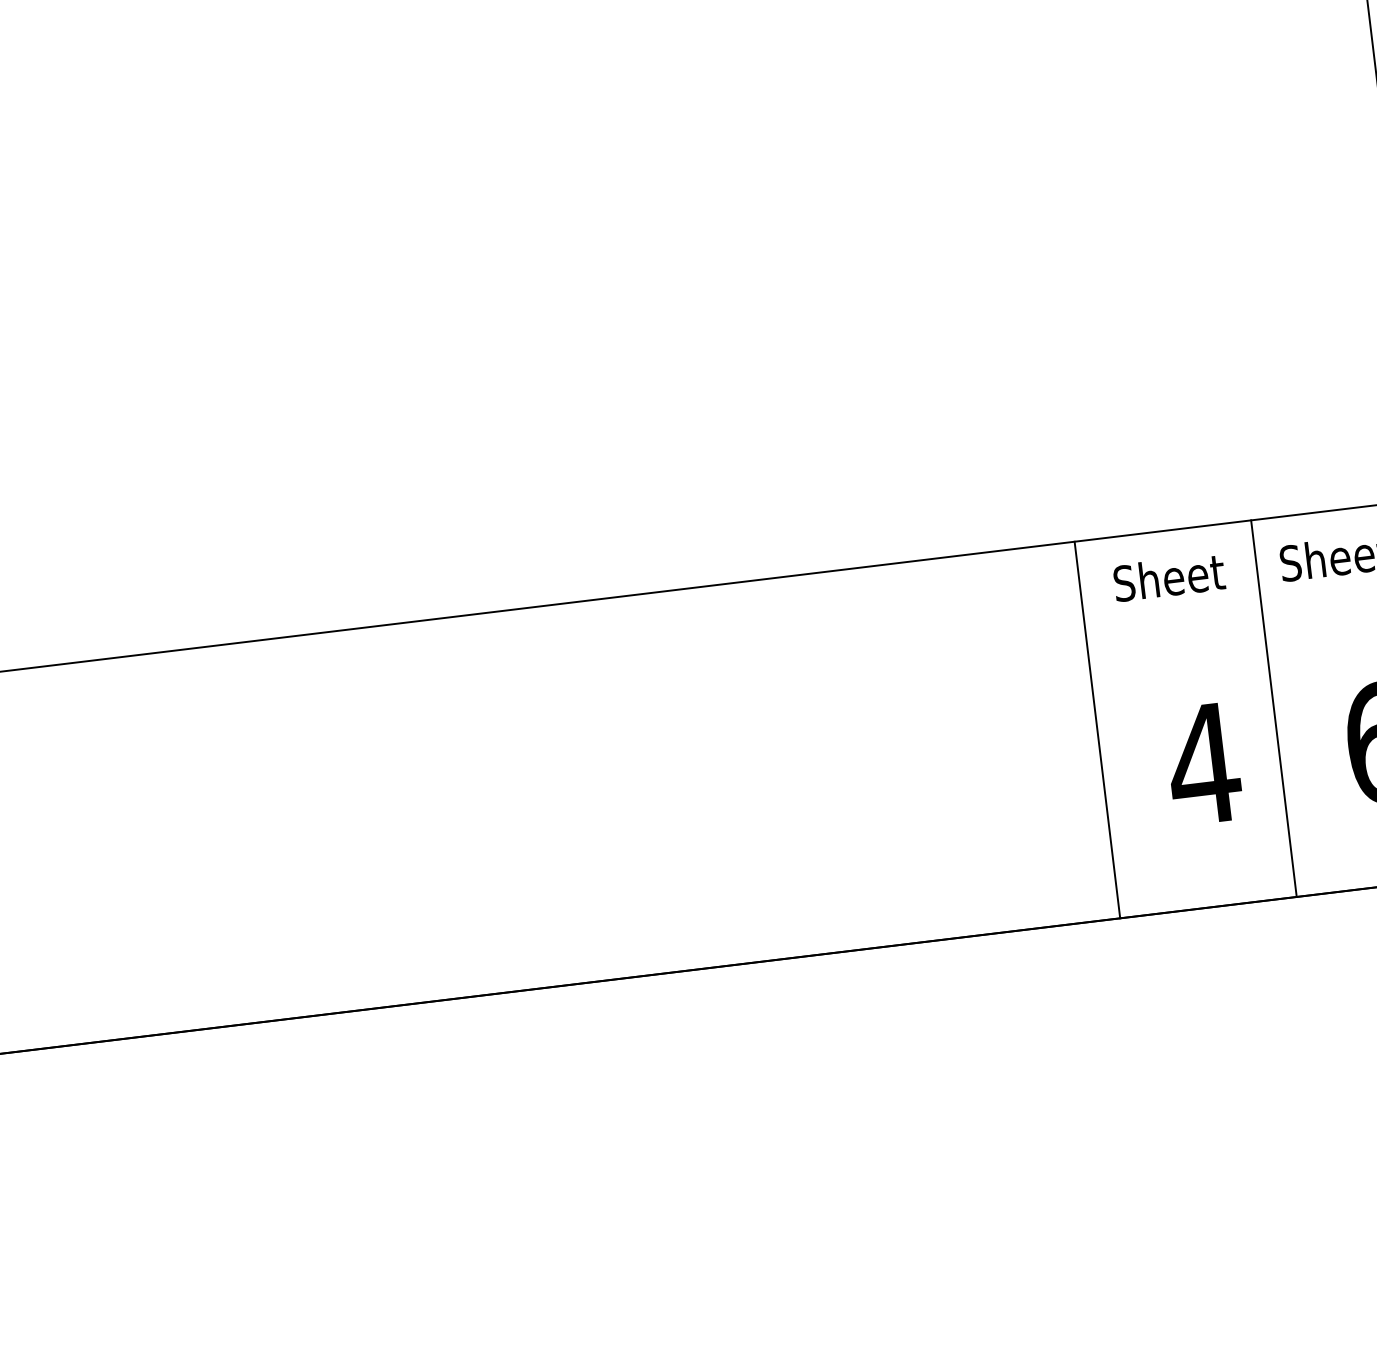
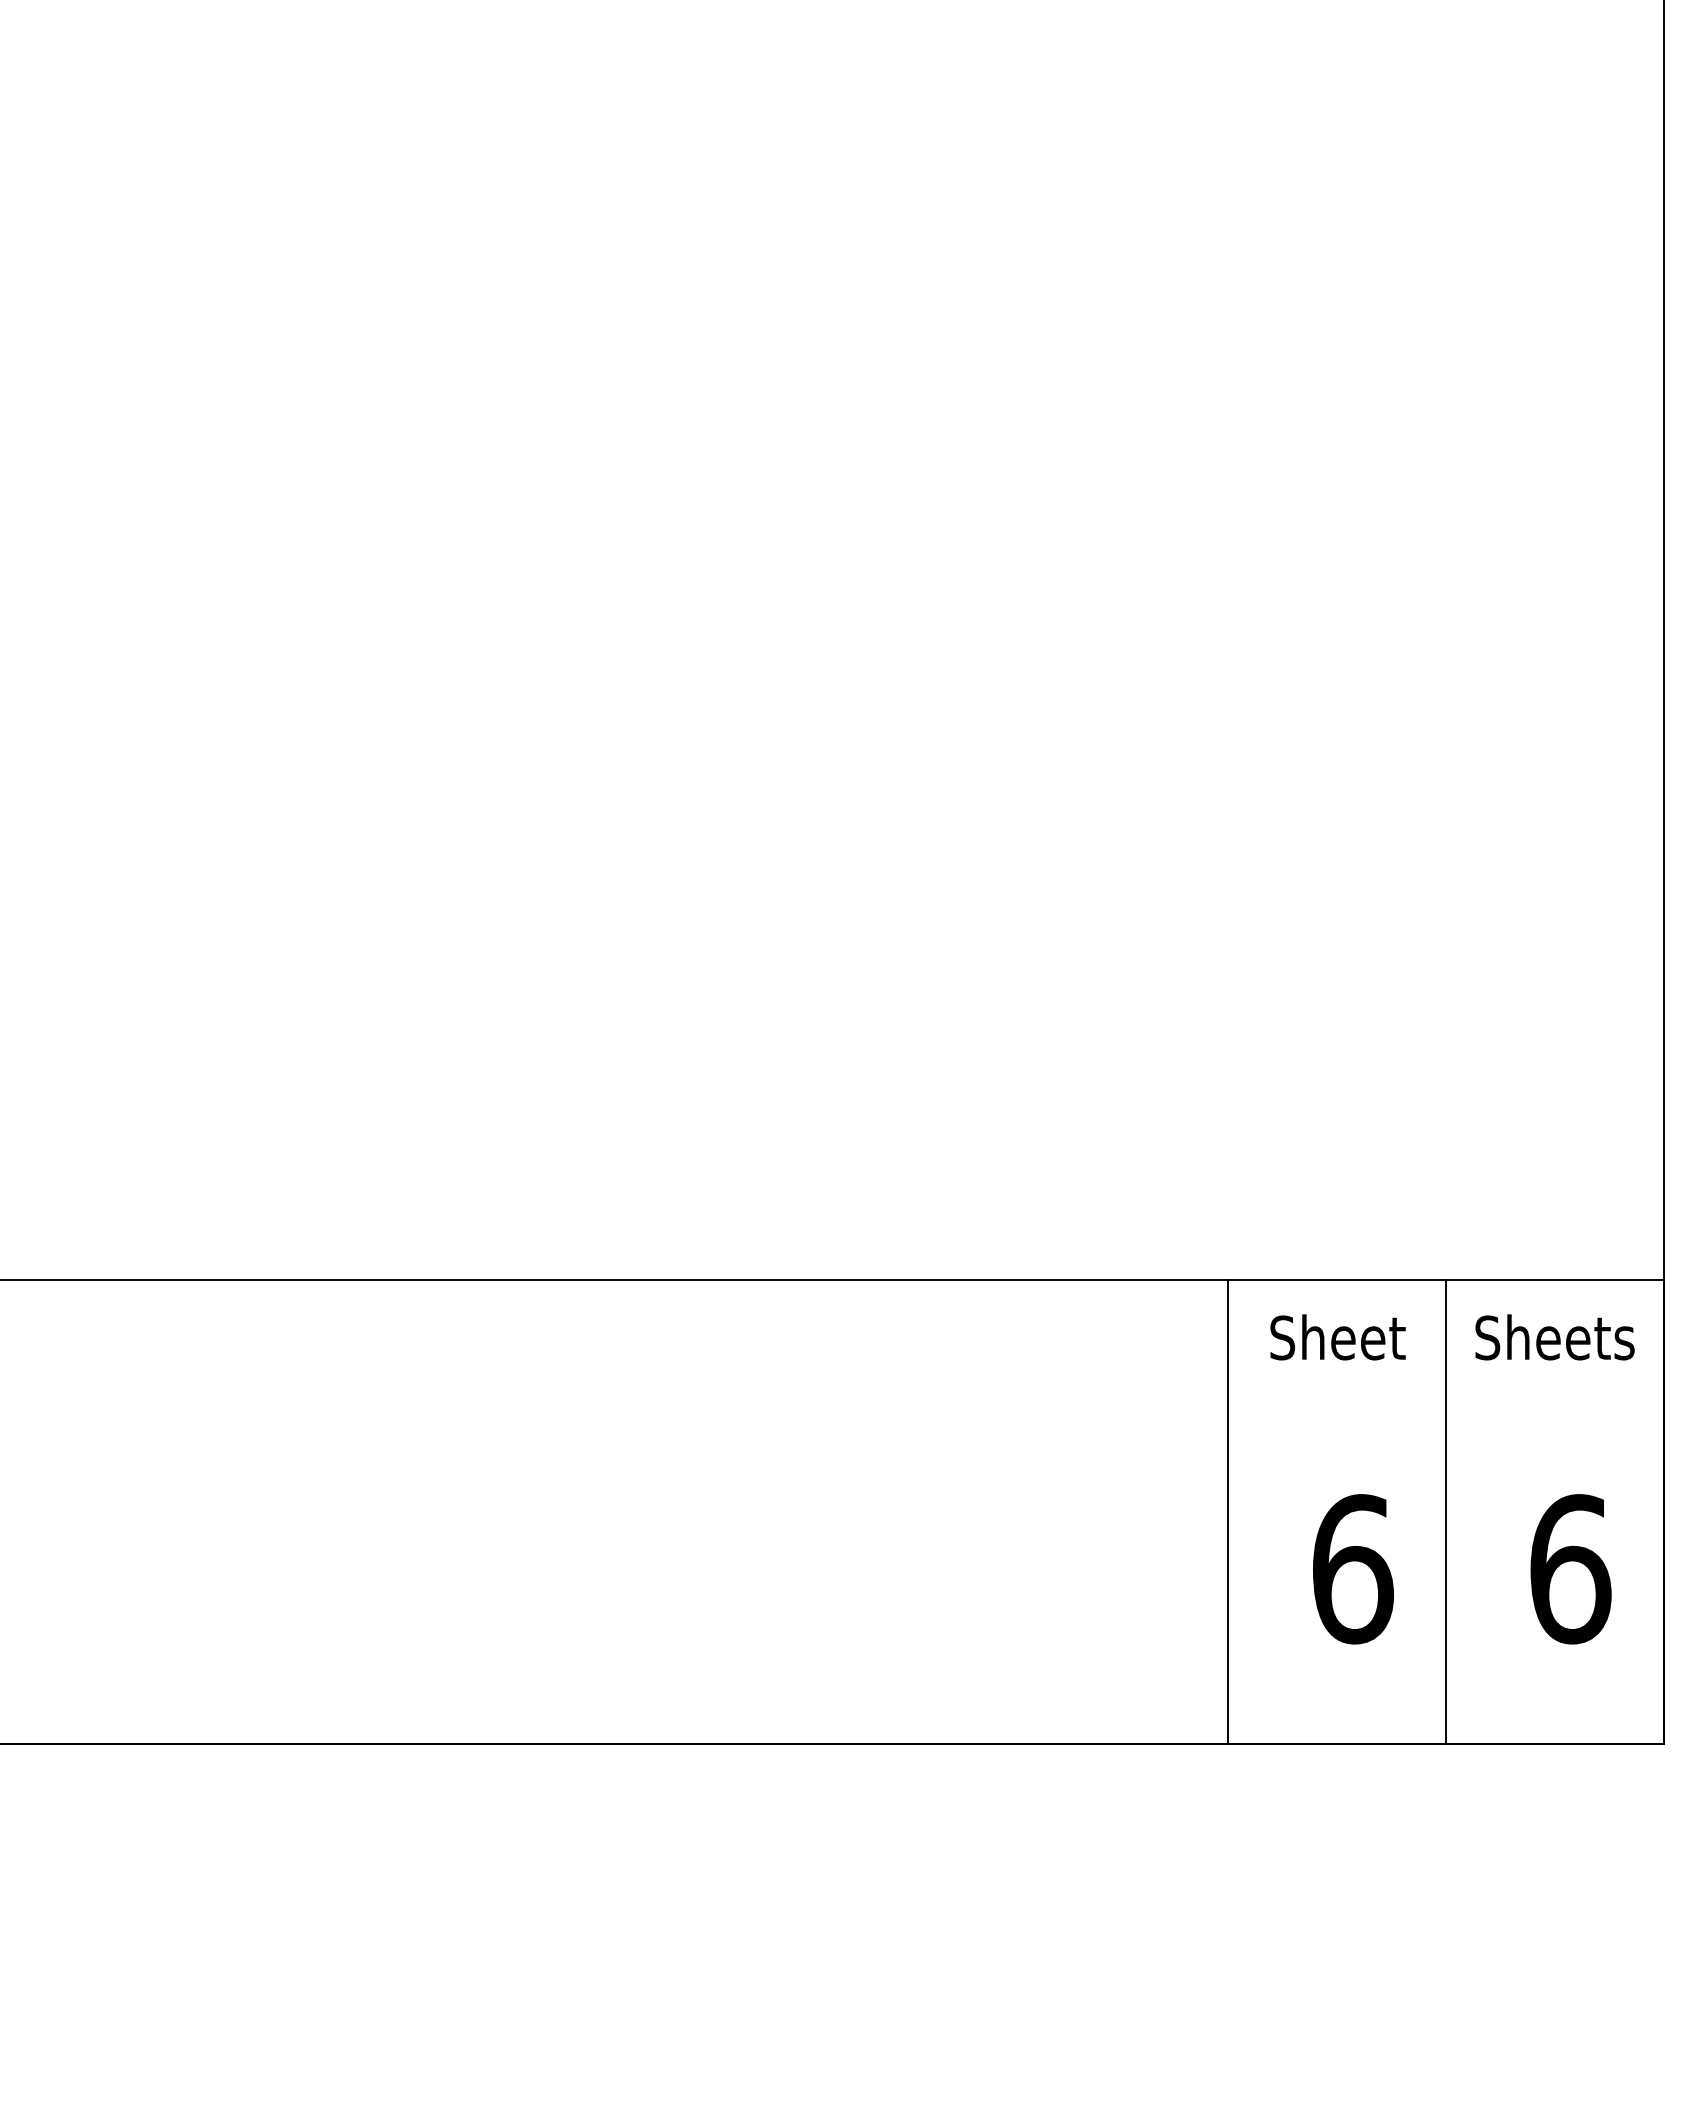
text: (1203, 764) -> (1352, 1569), 4 -> 6

